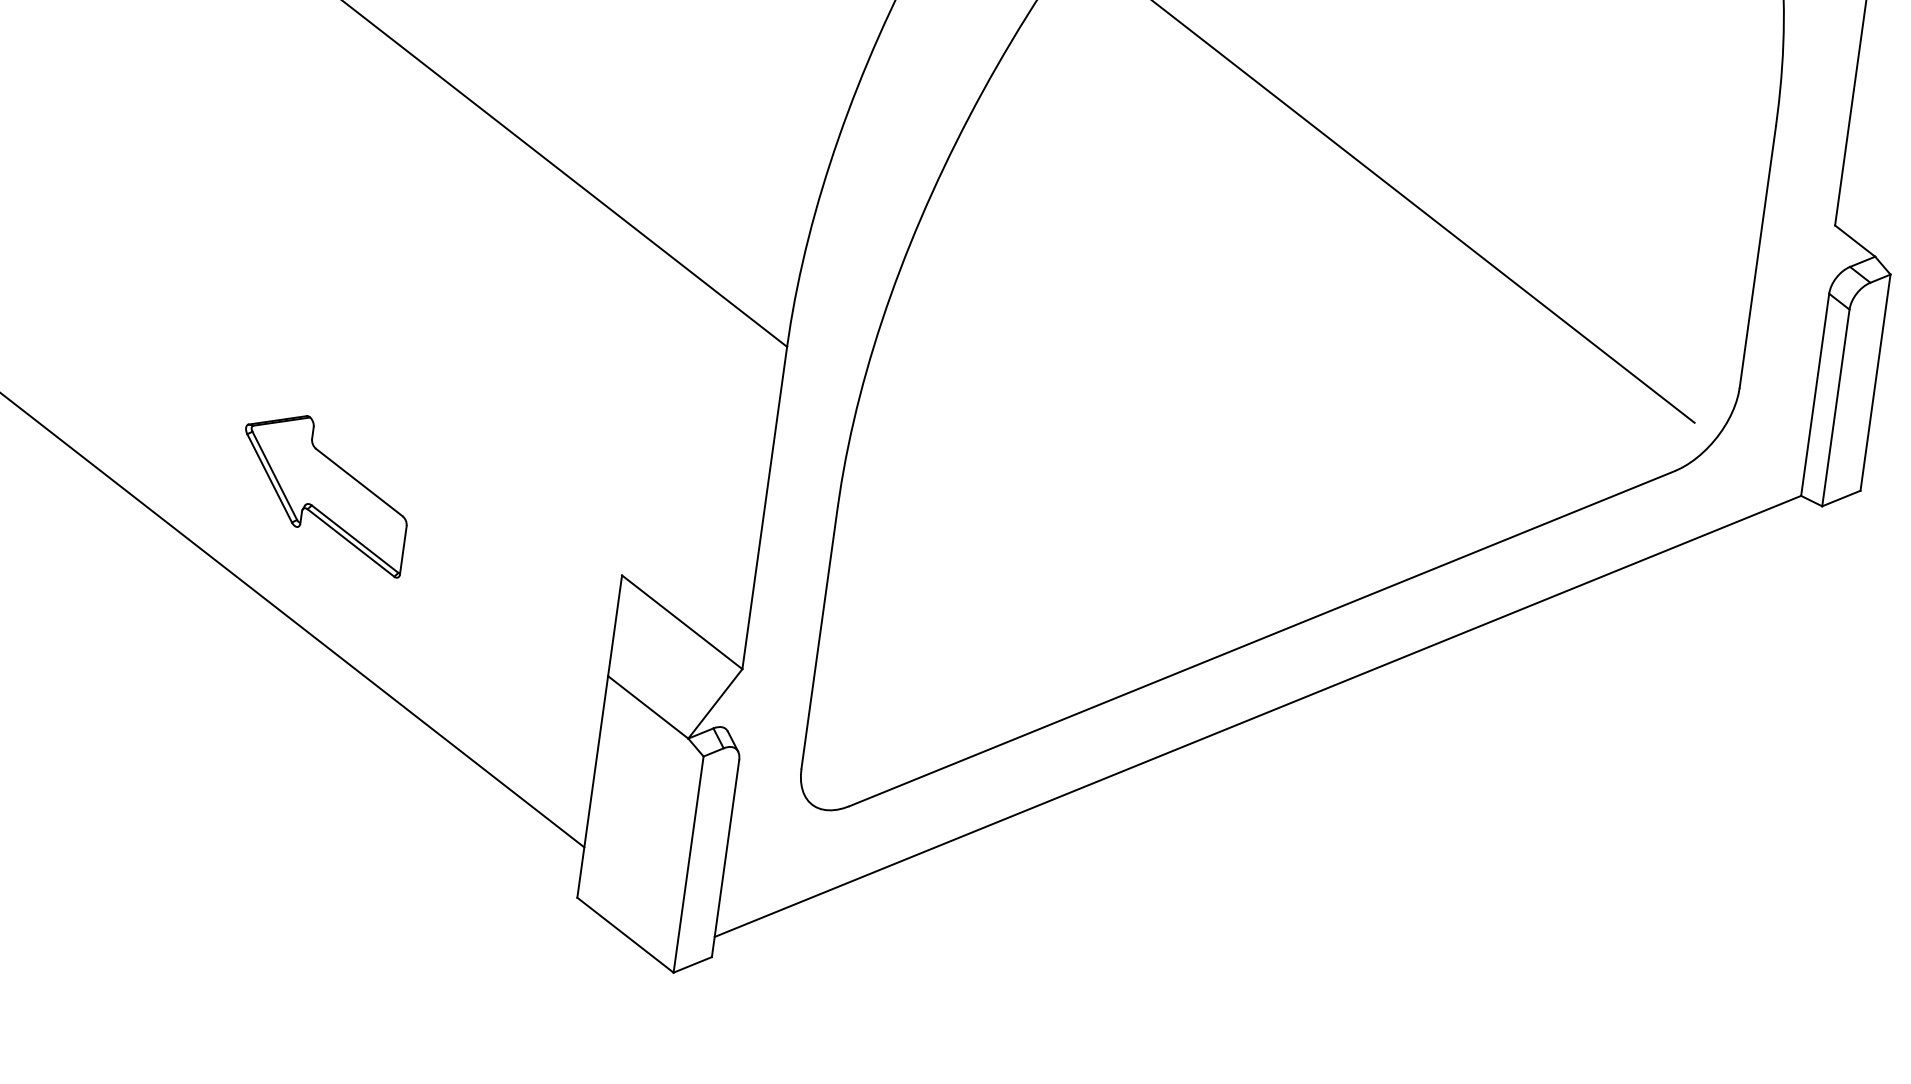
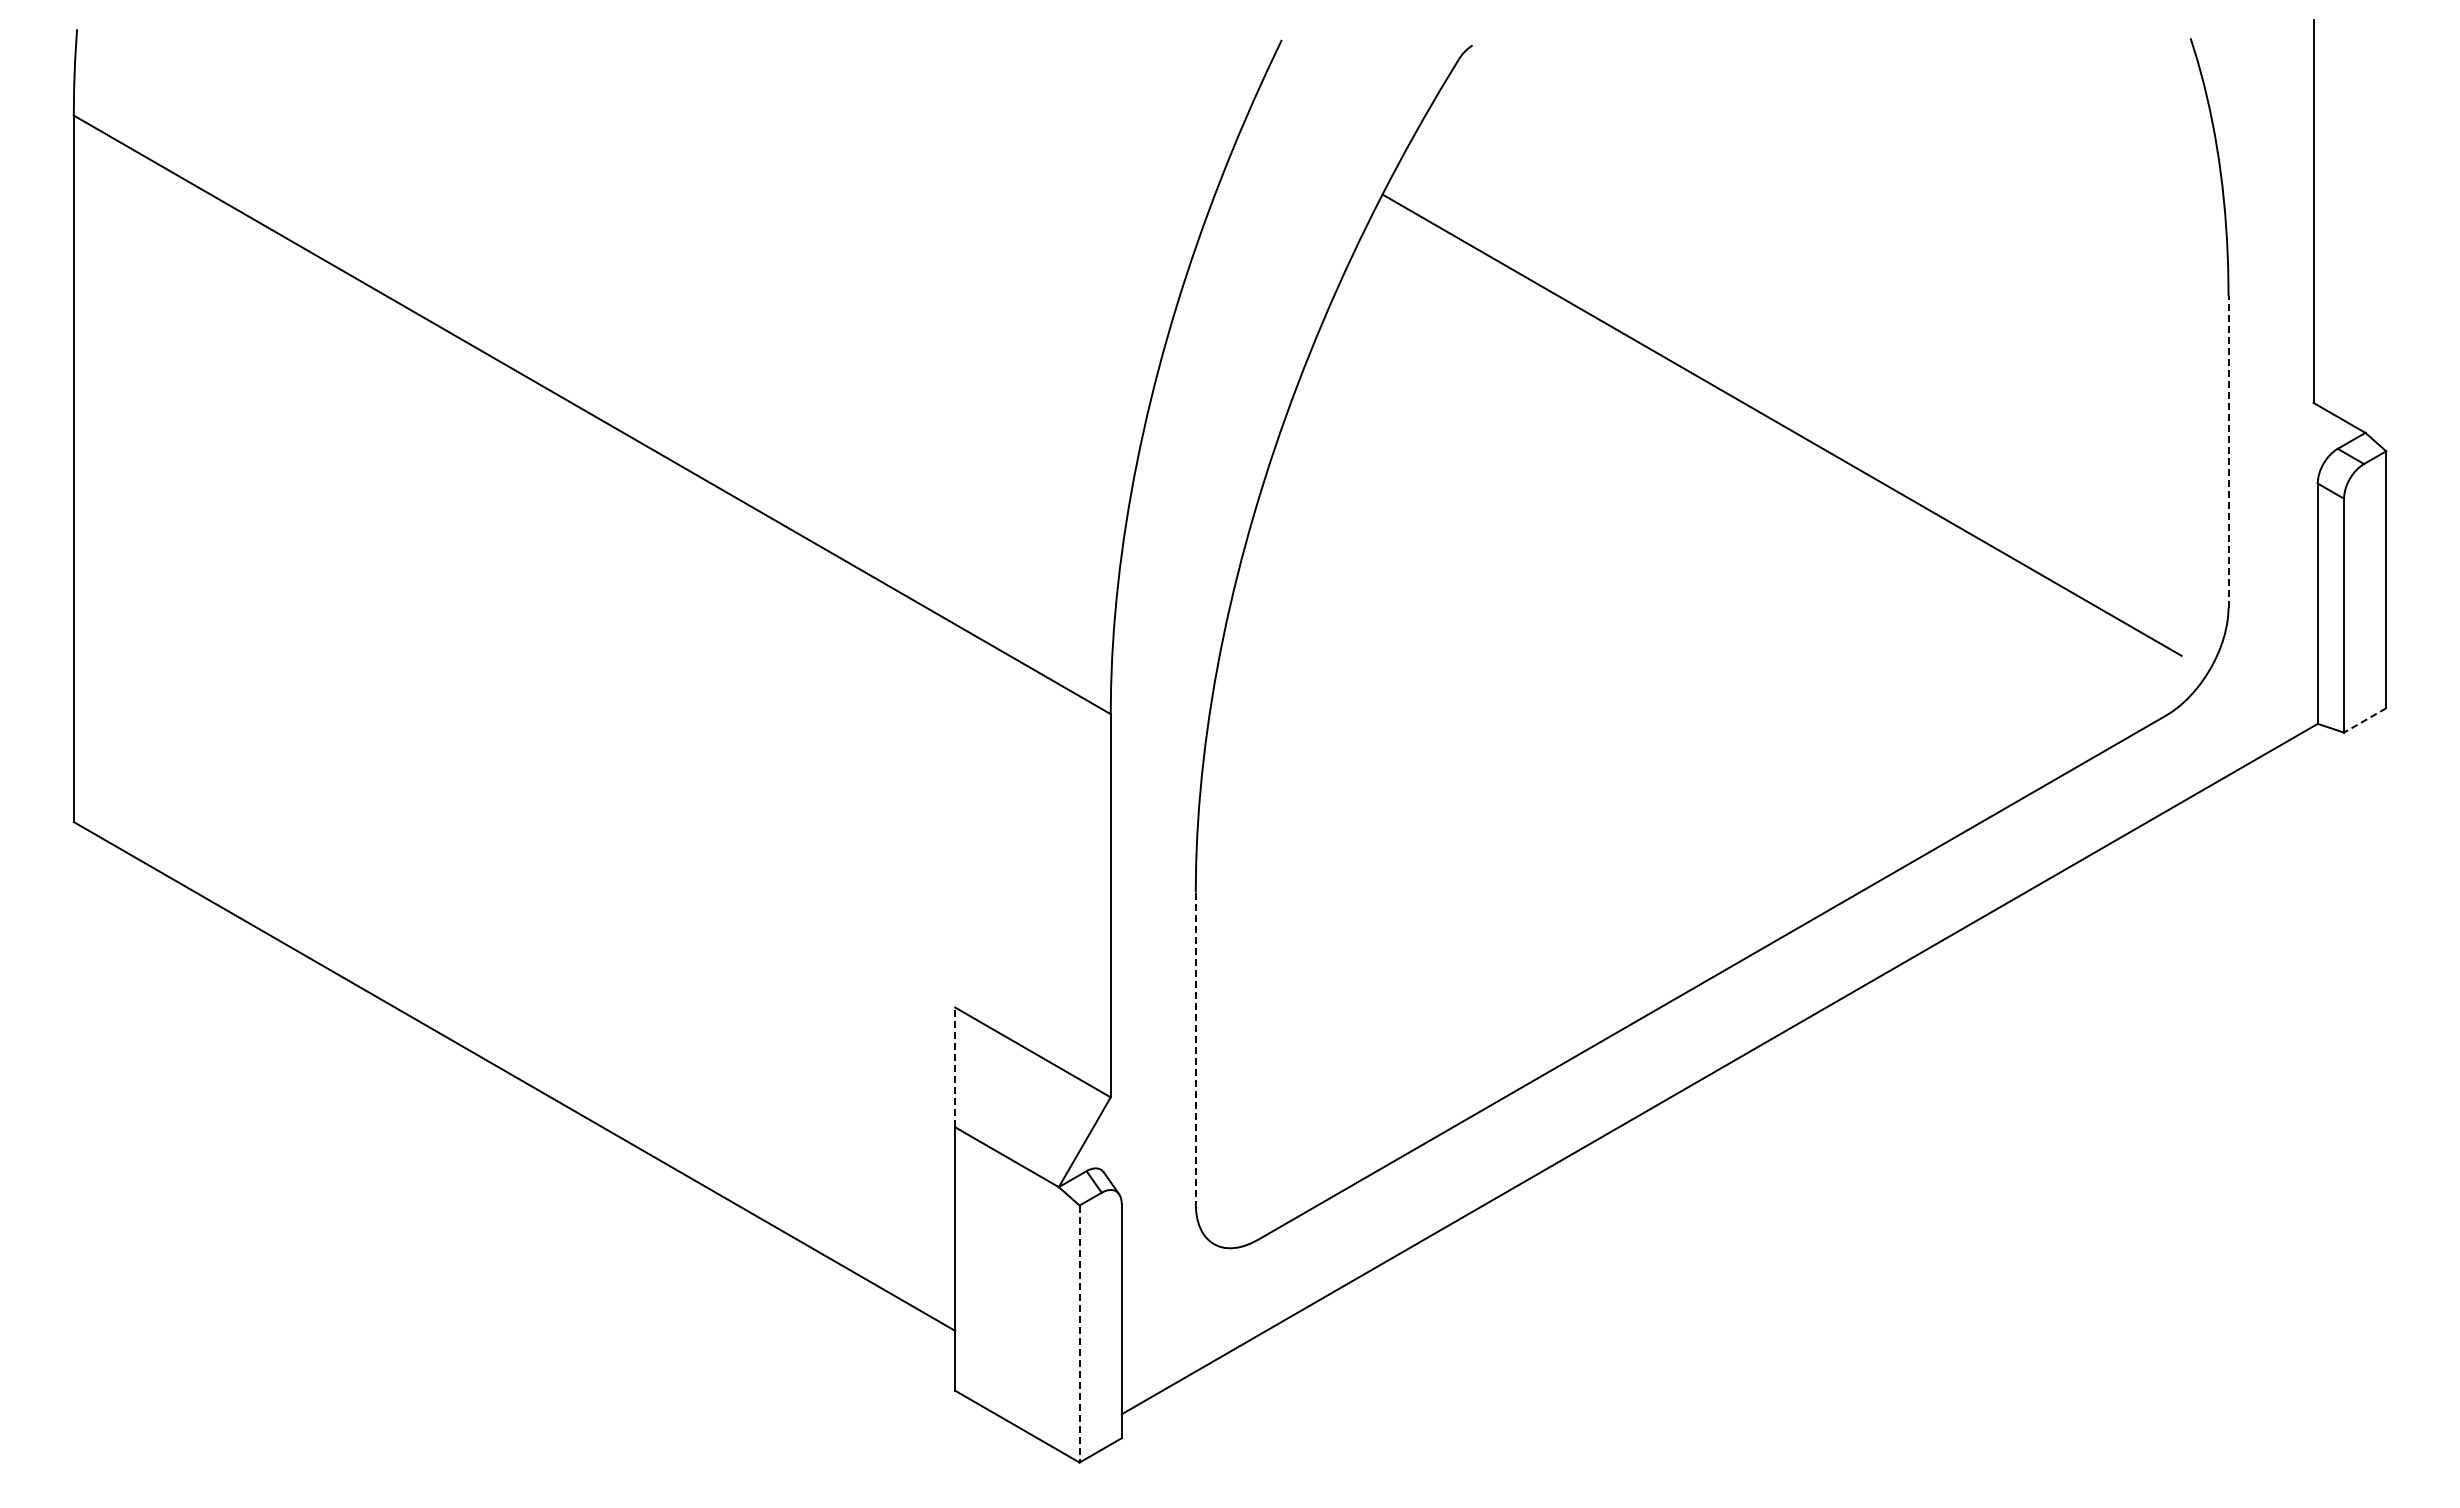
line: (1757, 257) -> (2228, 452), solid -> dashed
part: (323, 492) -> (593, 959), removed
line: (1840, 498) -> (2364, 720), solid -> dashed
line: (615, 625) -> (955, 1067), solid -> dashed
line: (819, 637) -> (1195, 1048), solid -> dashed
line: (688, 864) -> (1079, 1334), solid -> dashed

